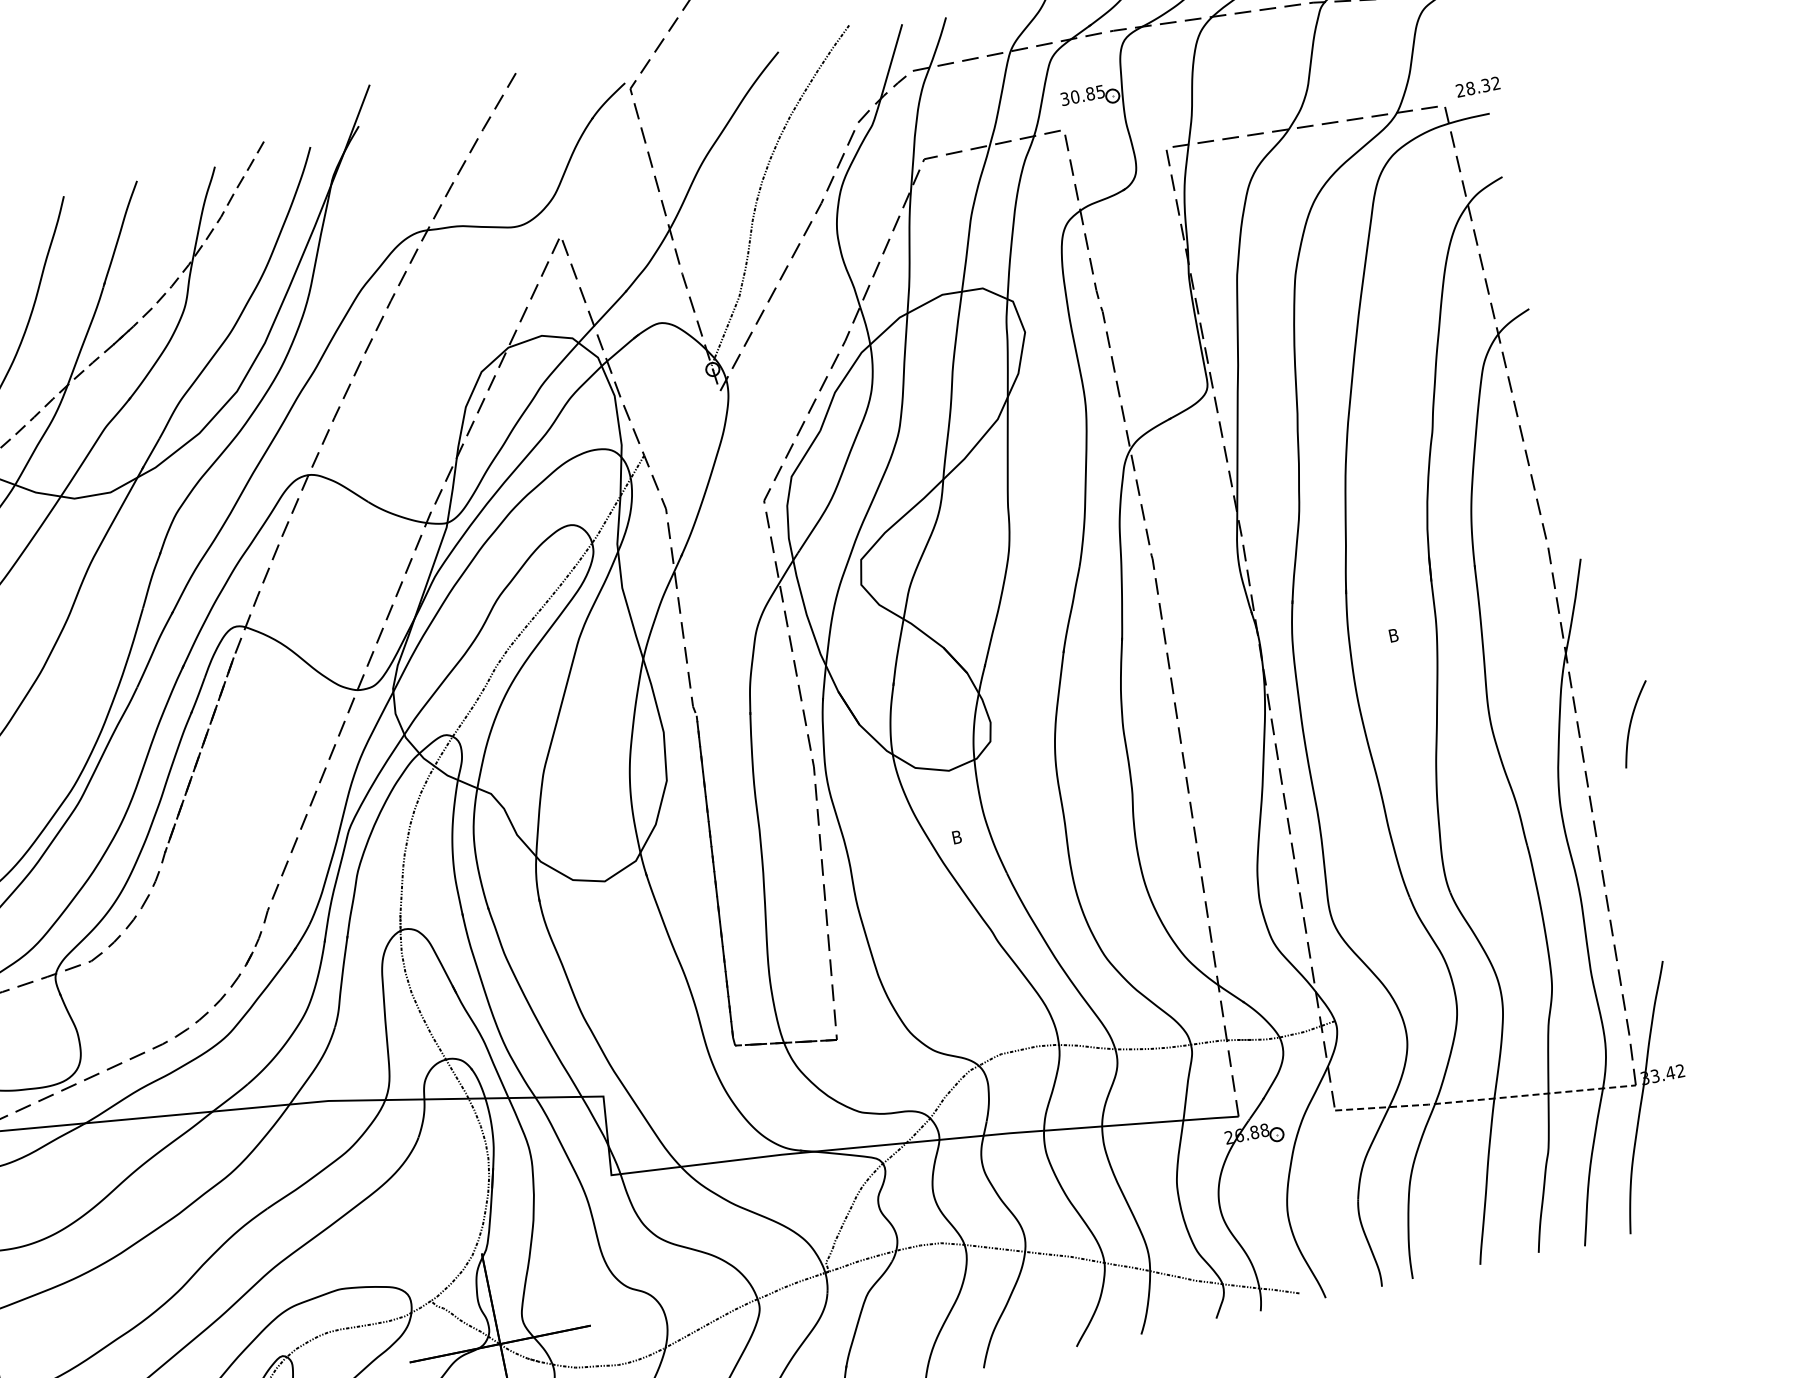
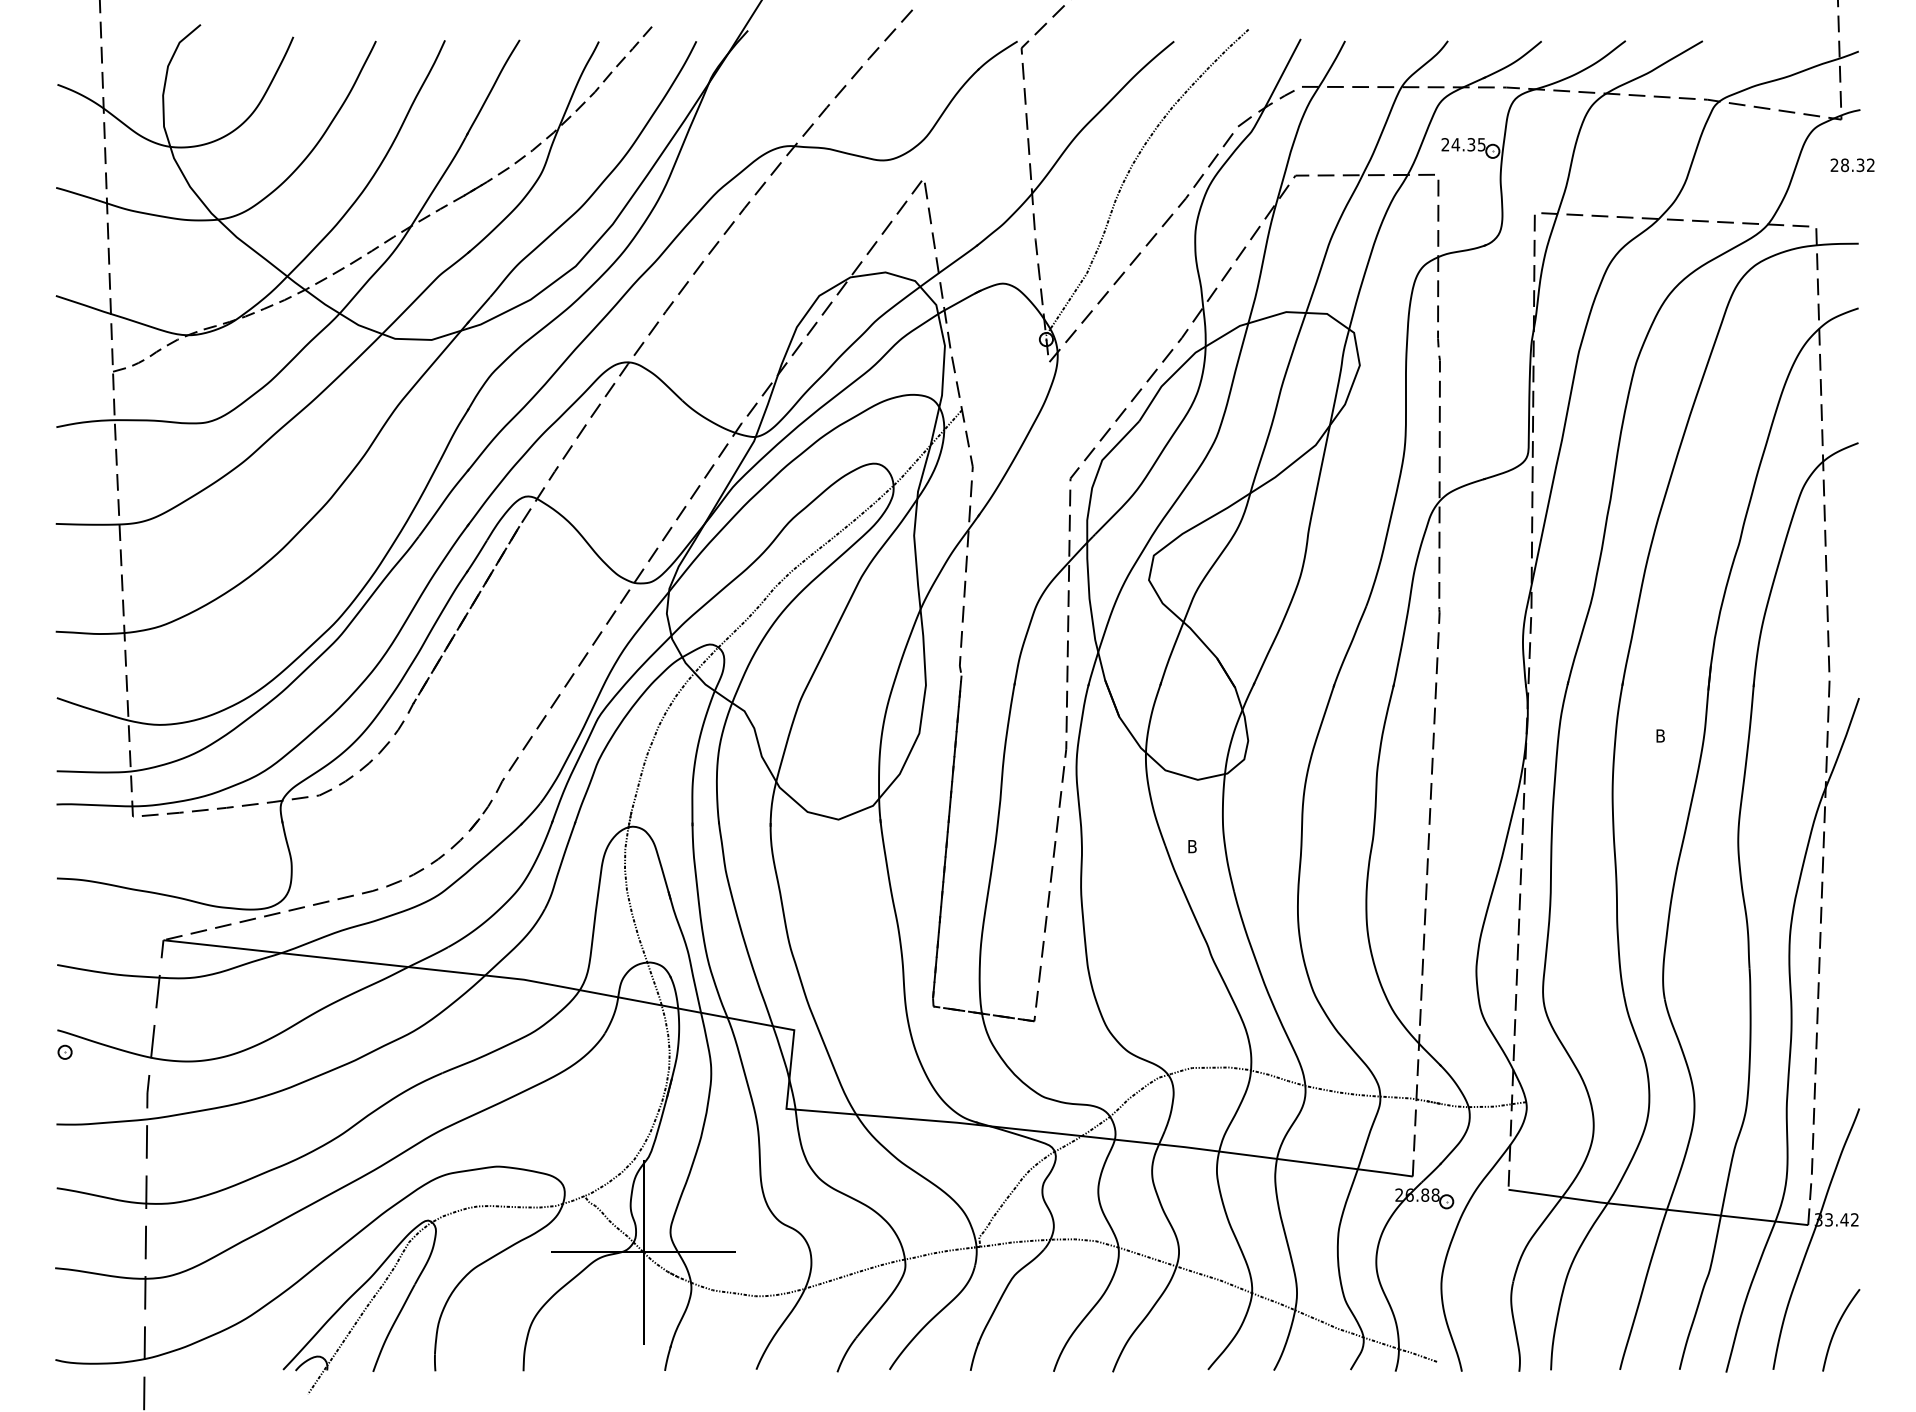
text: (1478, 87) -> (1852, 165), moved
text: (1077, 96) -> (1458, 144), 30.85 -> 24.35
curve: (1631, 722) -> (1837, 1327), moved
line: (1484, 1099) -> (1657, 1208), dashed -> solid

